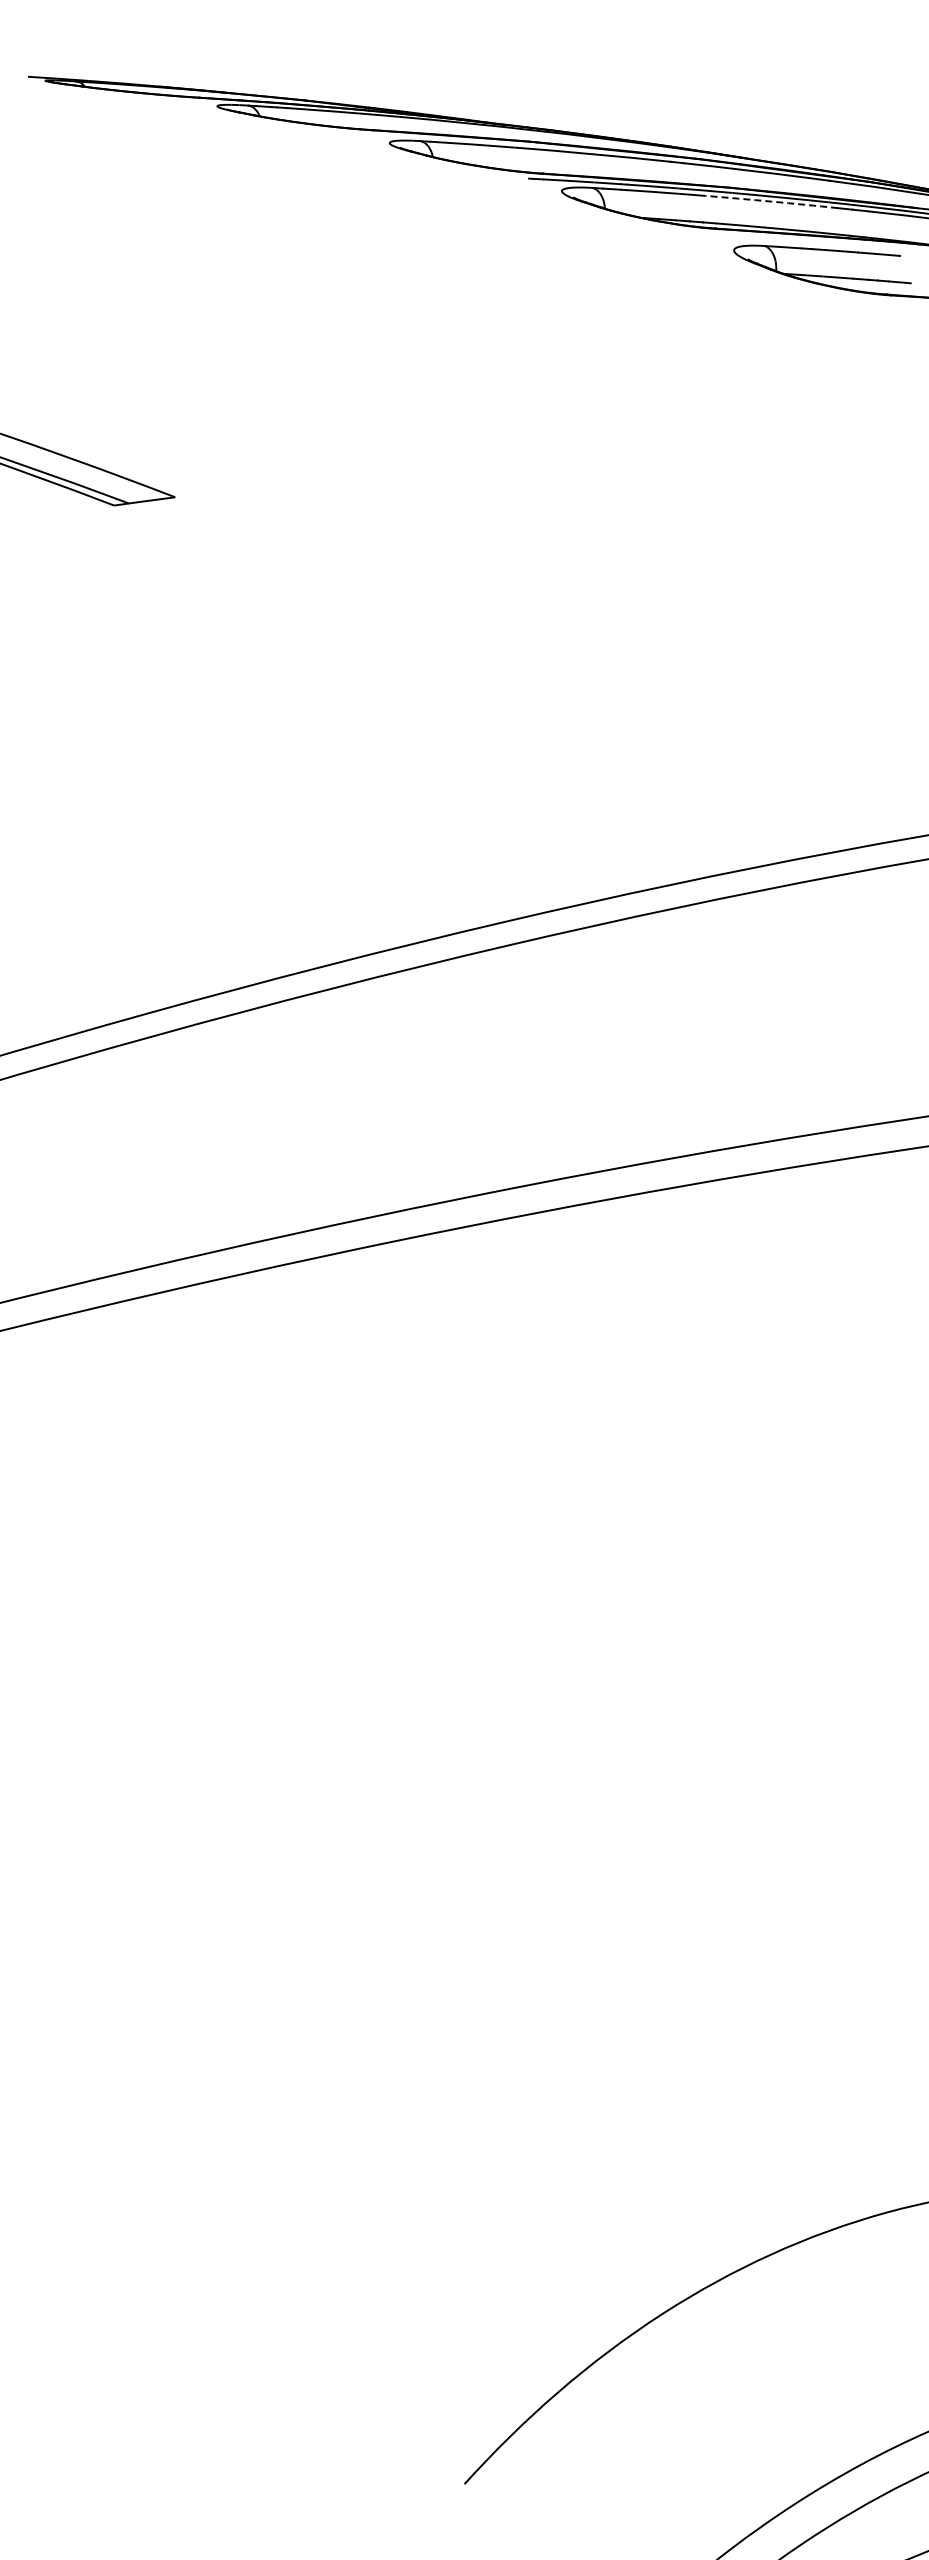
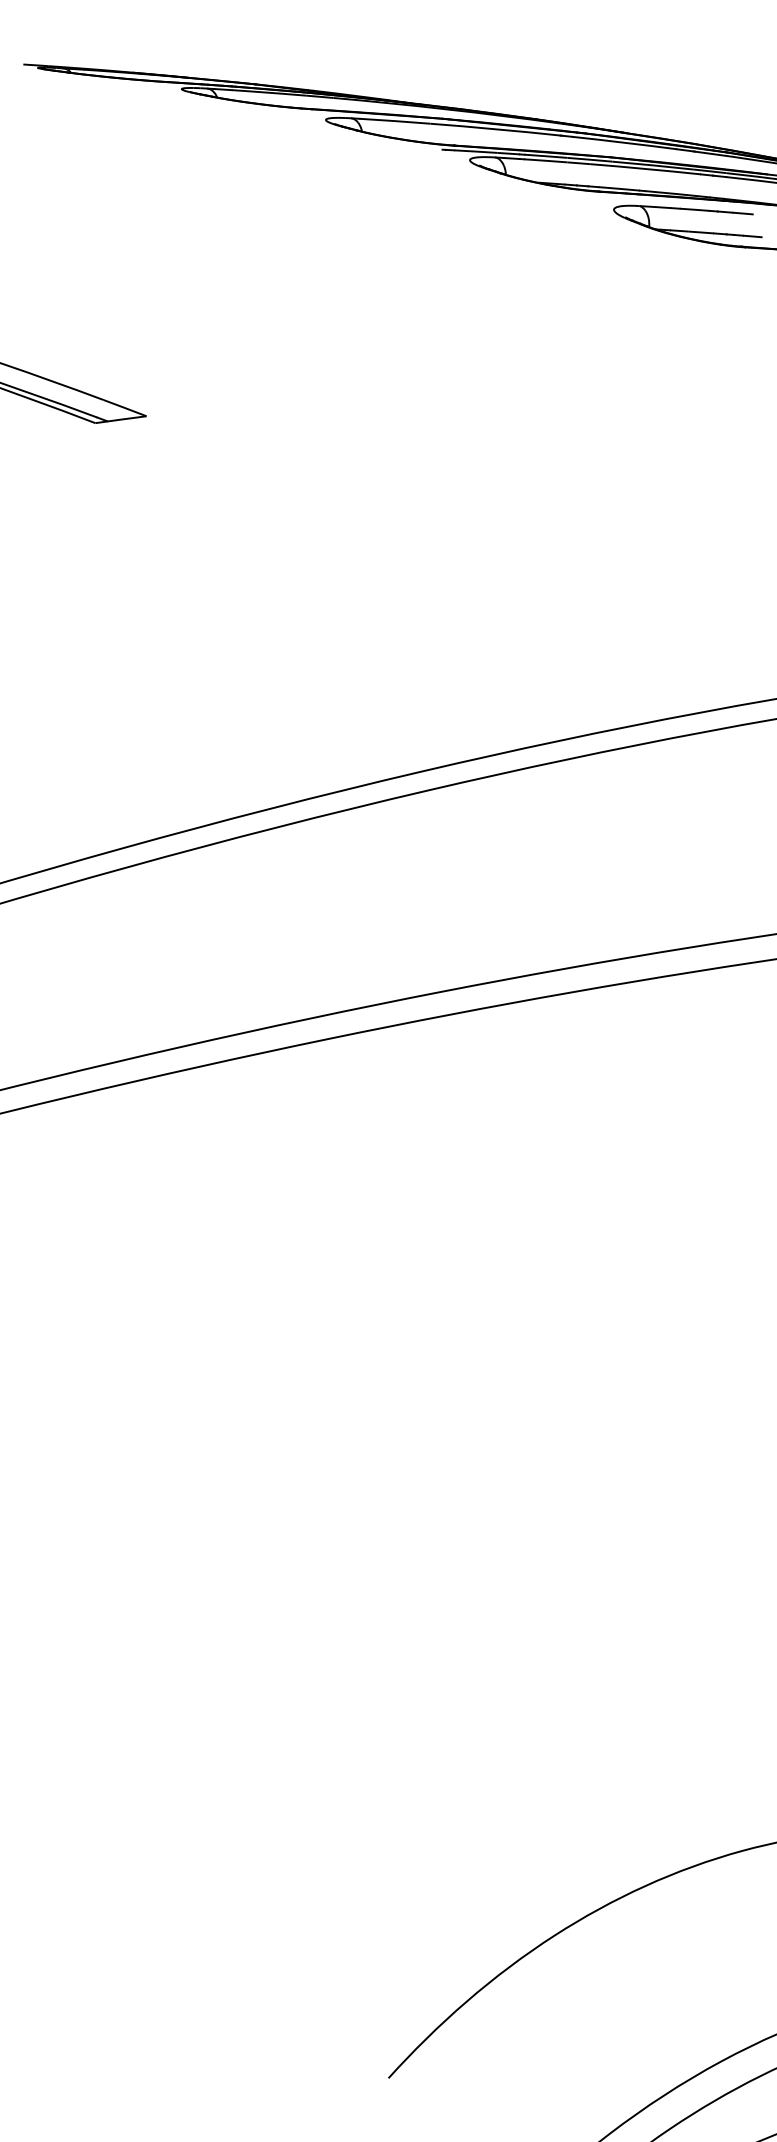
arc: (771, 201) -> (645, 168), dashed -> solid

